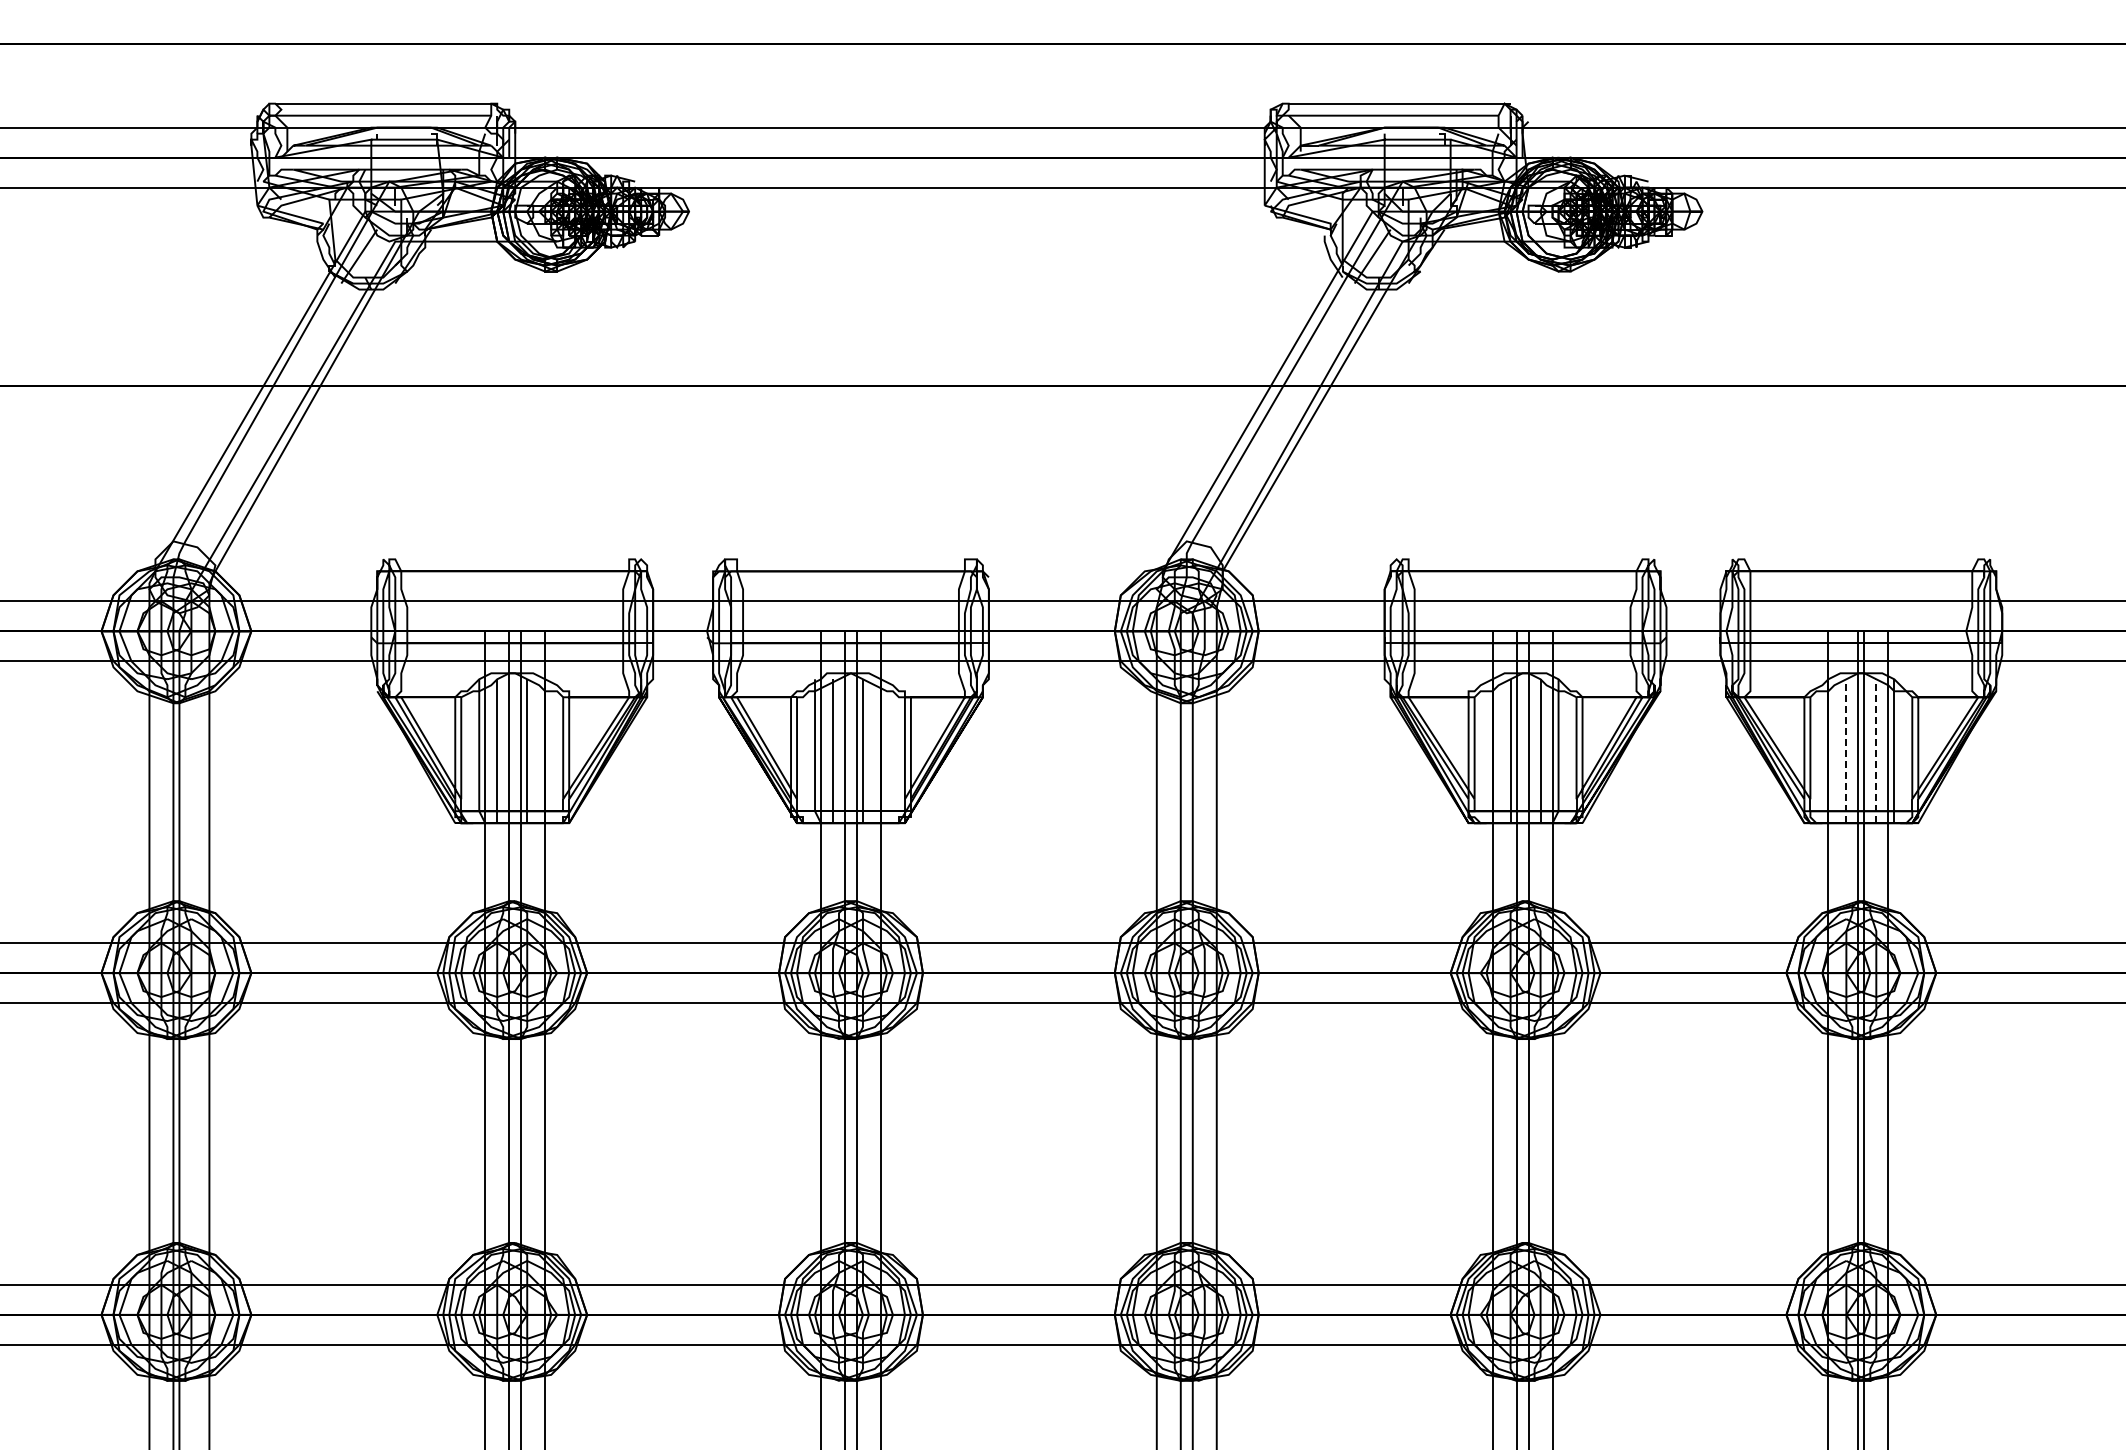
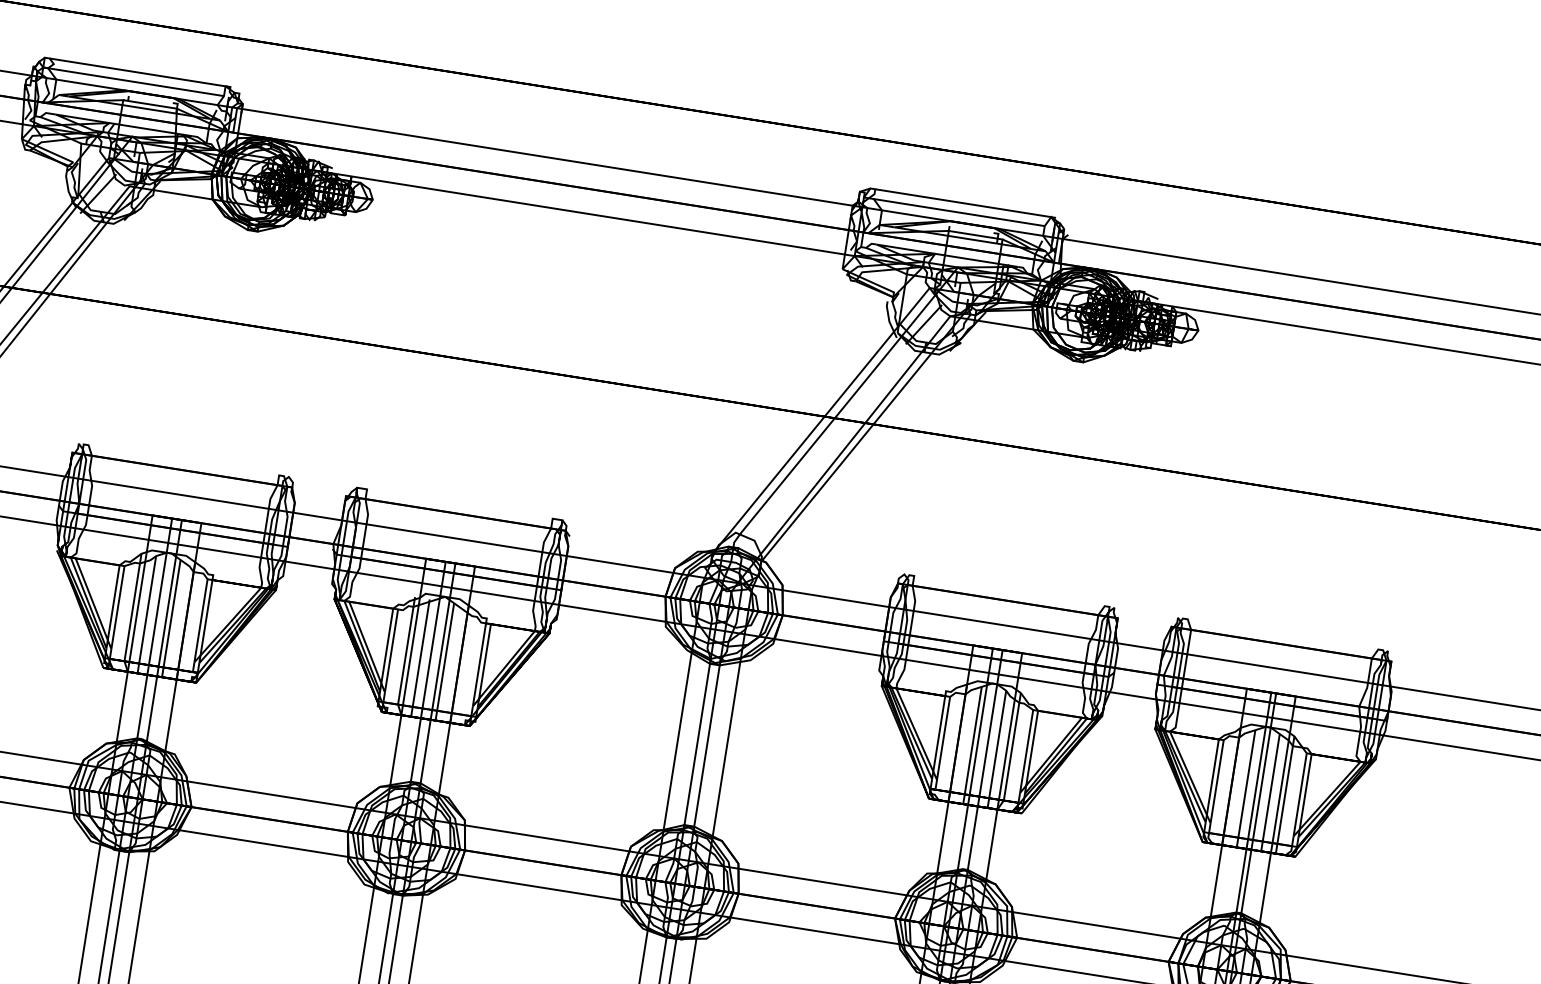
line: (1846, 751) -> (1246, 789), dashed -> solid
line: (1876, 751) -> (1270, 792), dashed -> solid

